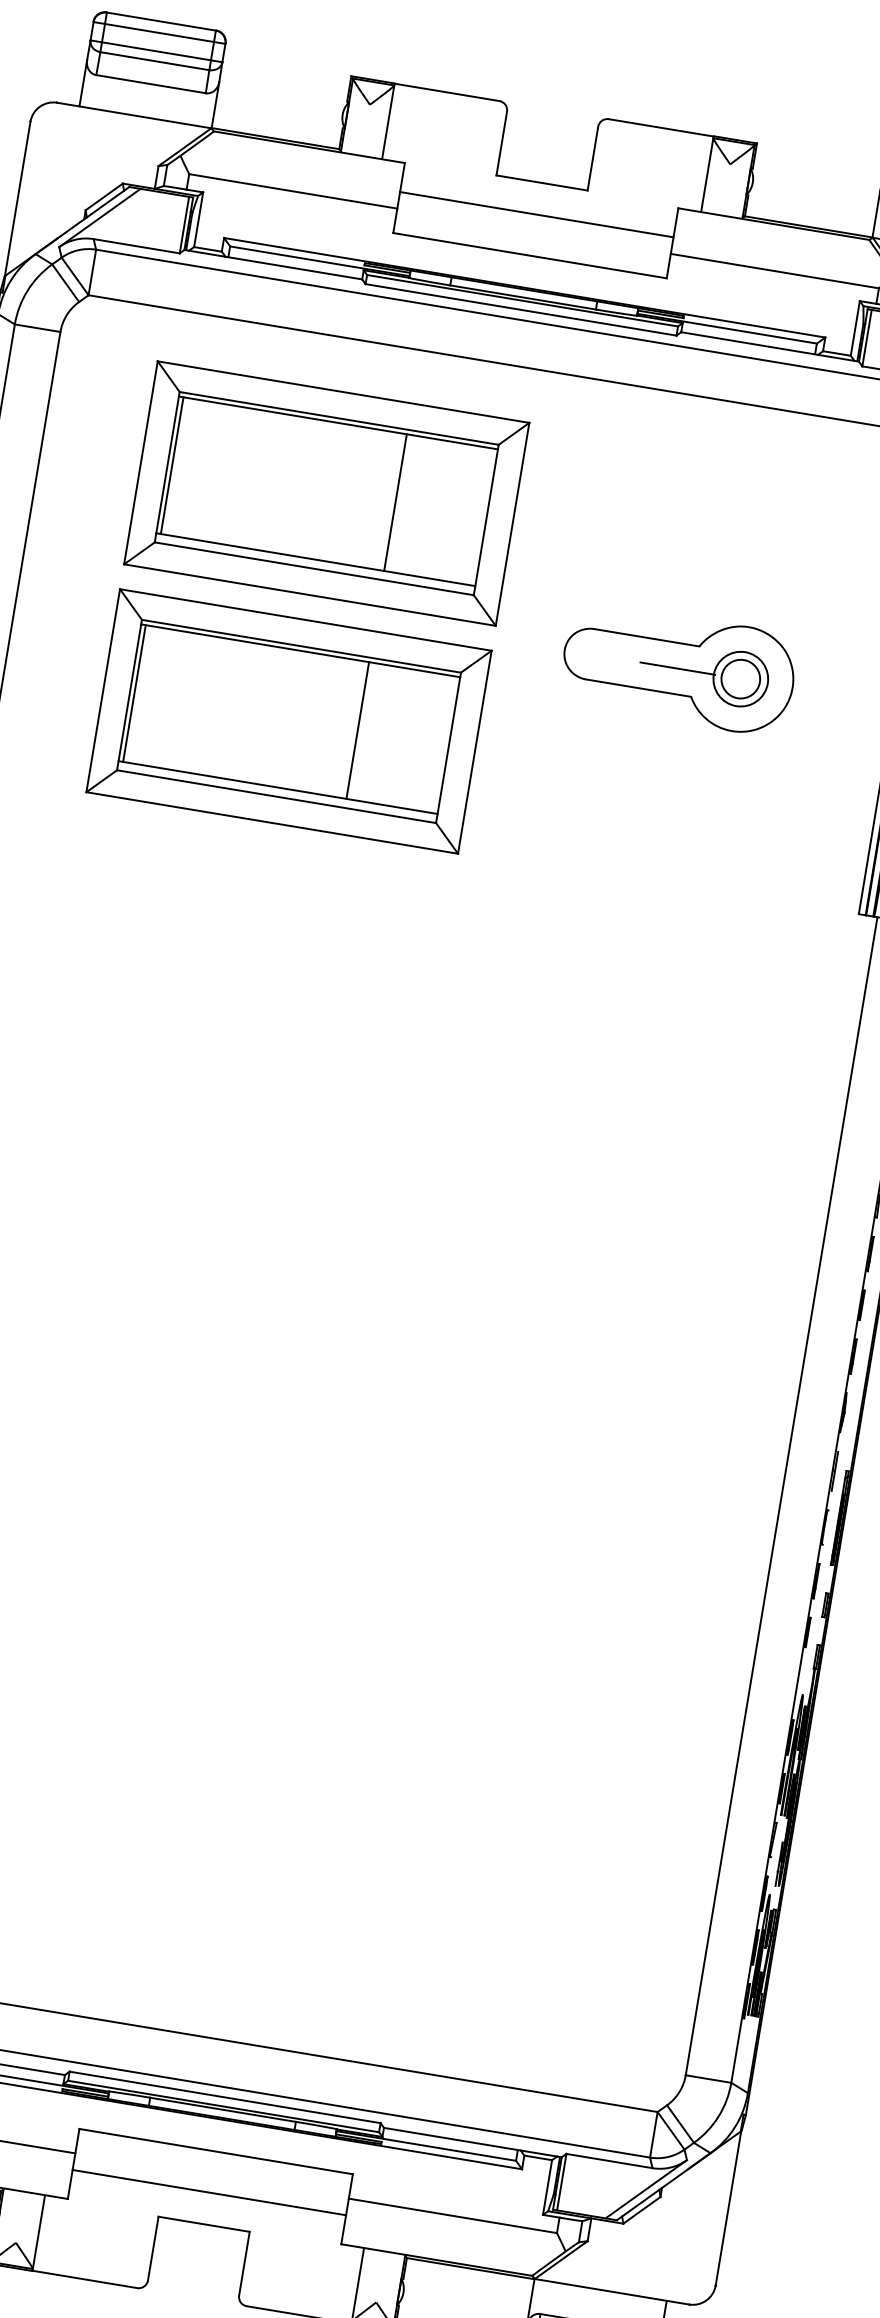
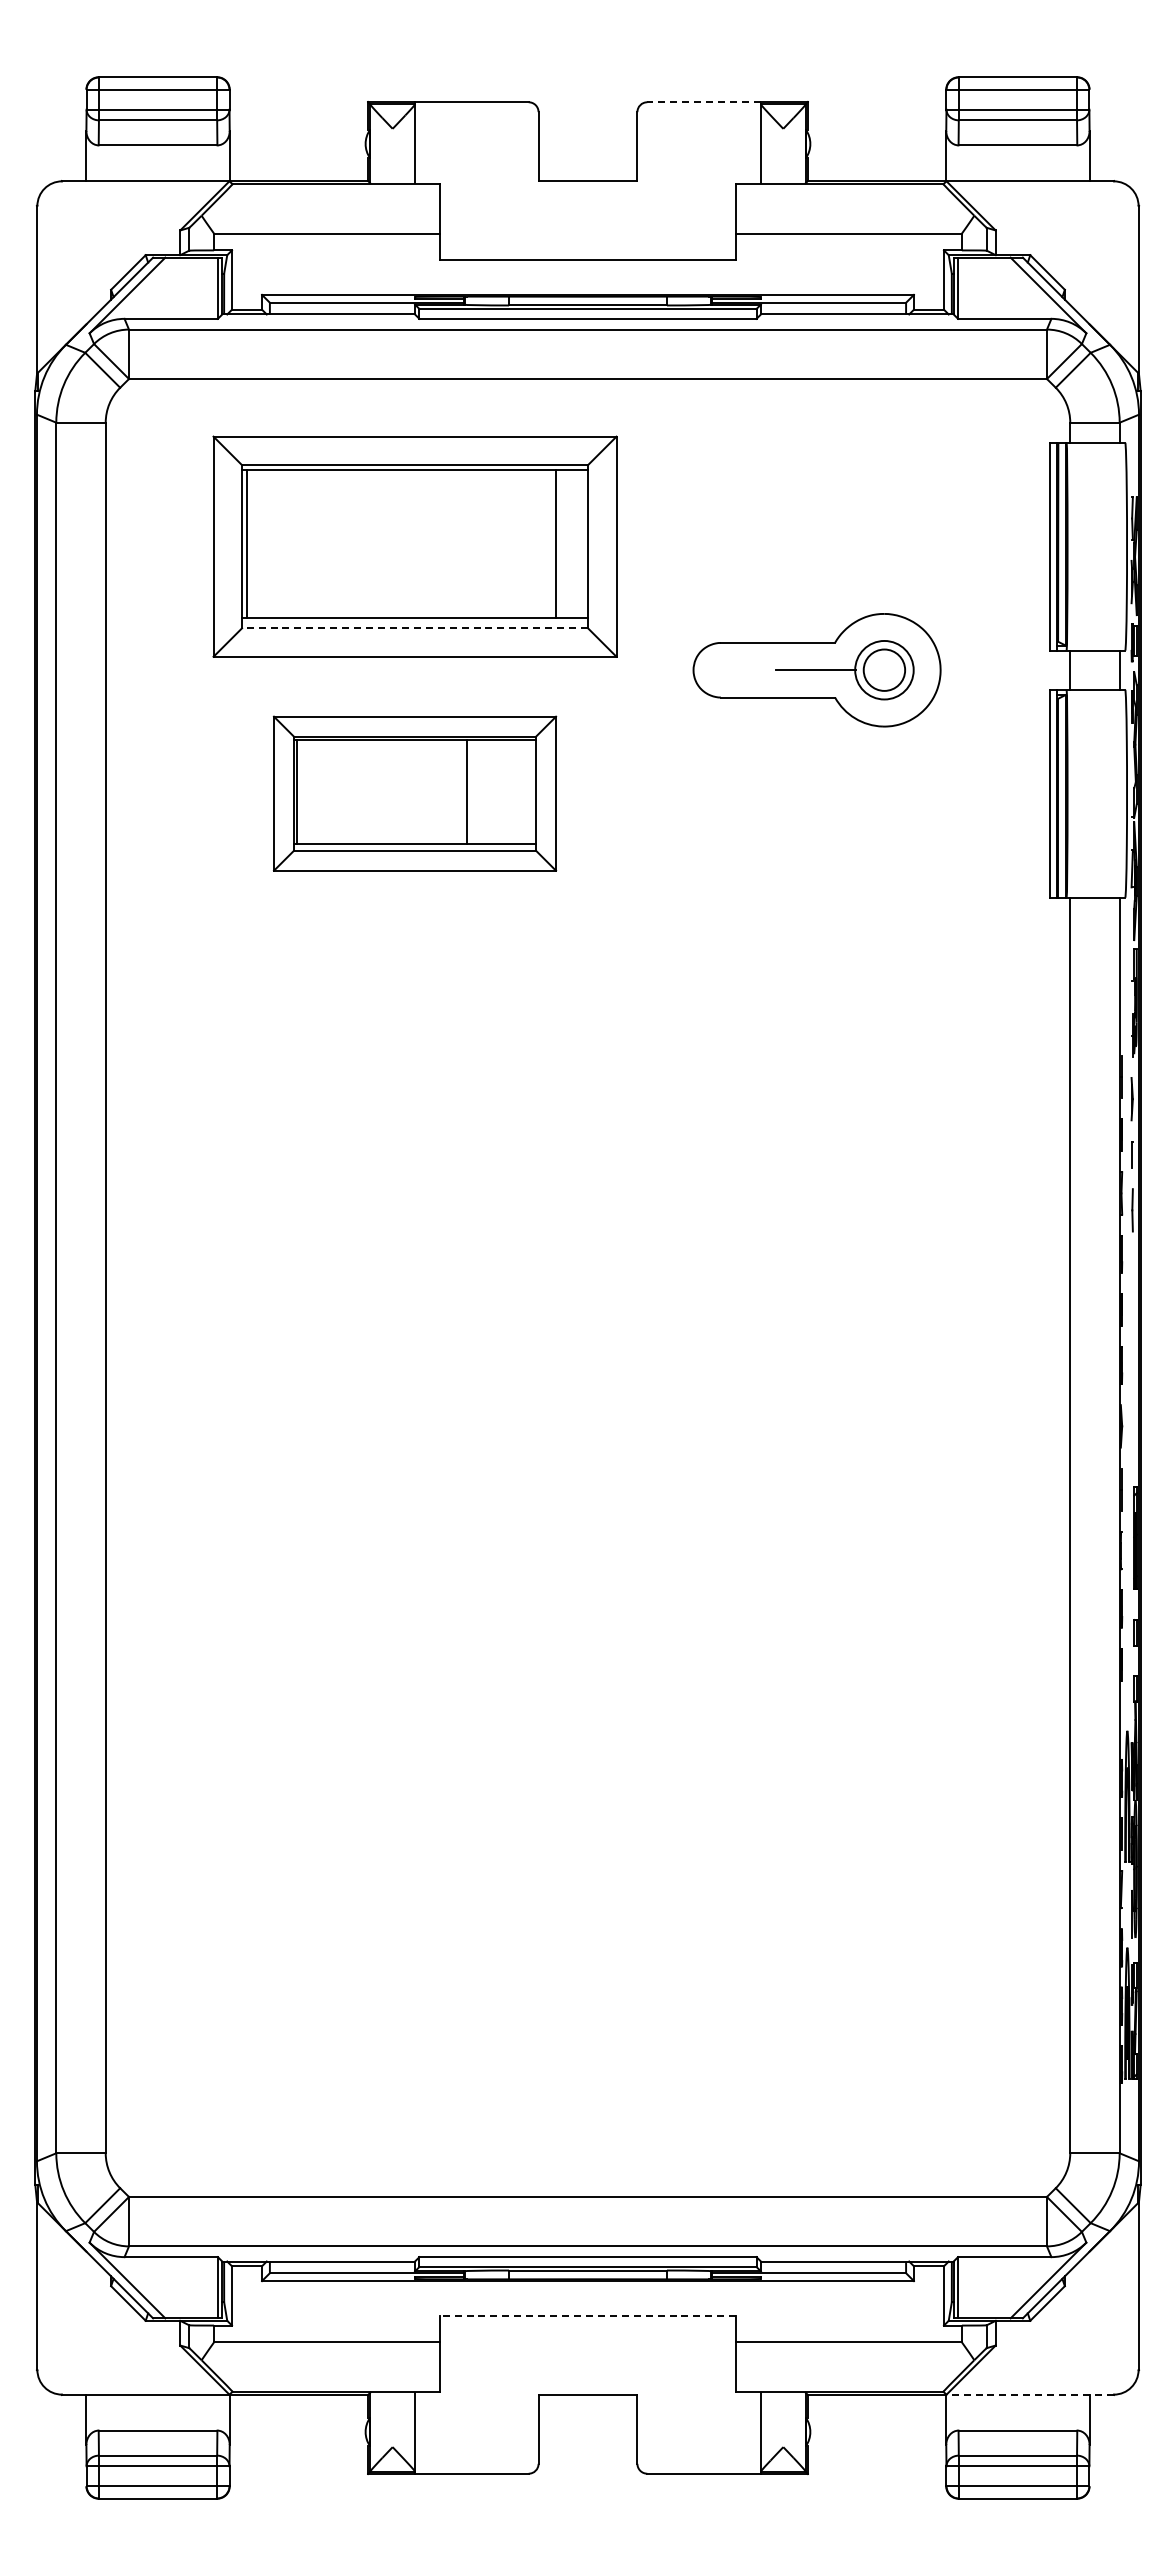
line: (661, 128) -> (704, 102), solid -> dashed
line: (536, 214) -> (587, 215), removed
line: (395, 502) -> (556, 544), moved
line: (314, 569) -> (415, 628), solid -> dashed
part: (288, 721) -> (414, 793), size x0.7
line: (215, 2151) -> (587, 2315), solid -> dashed
line: (208, 2192) -> (587, 2360), removed
line: (612, 2291) -> (1030, 2394), solid -> dashed

